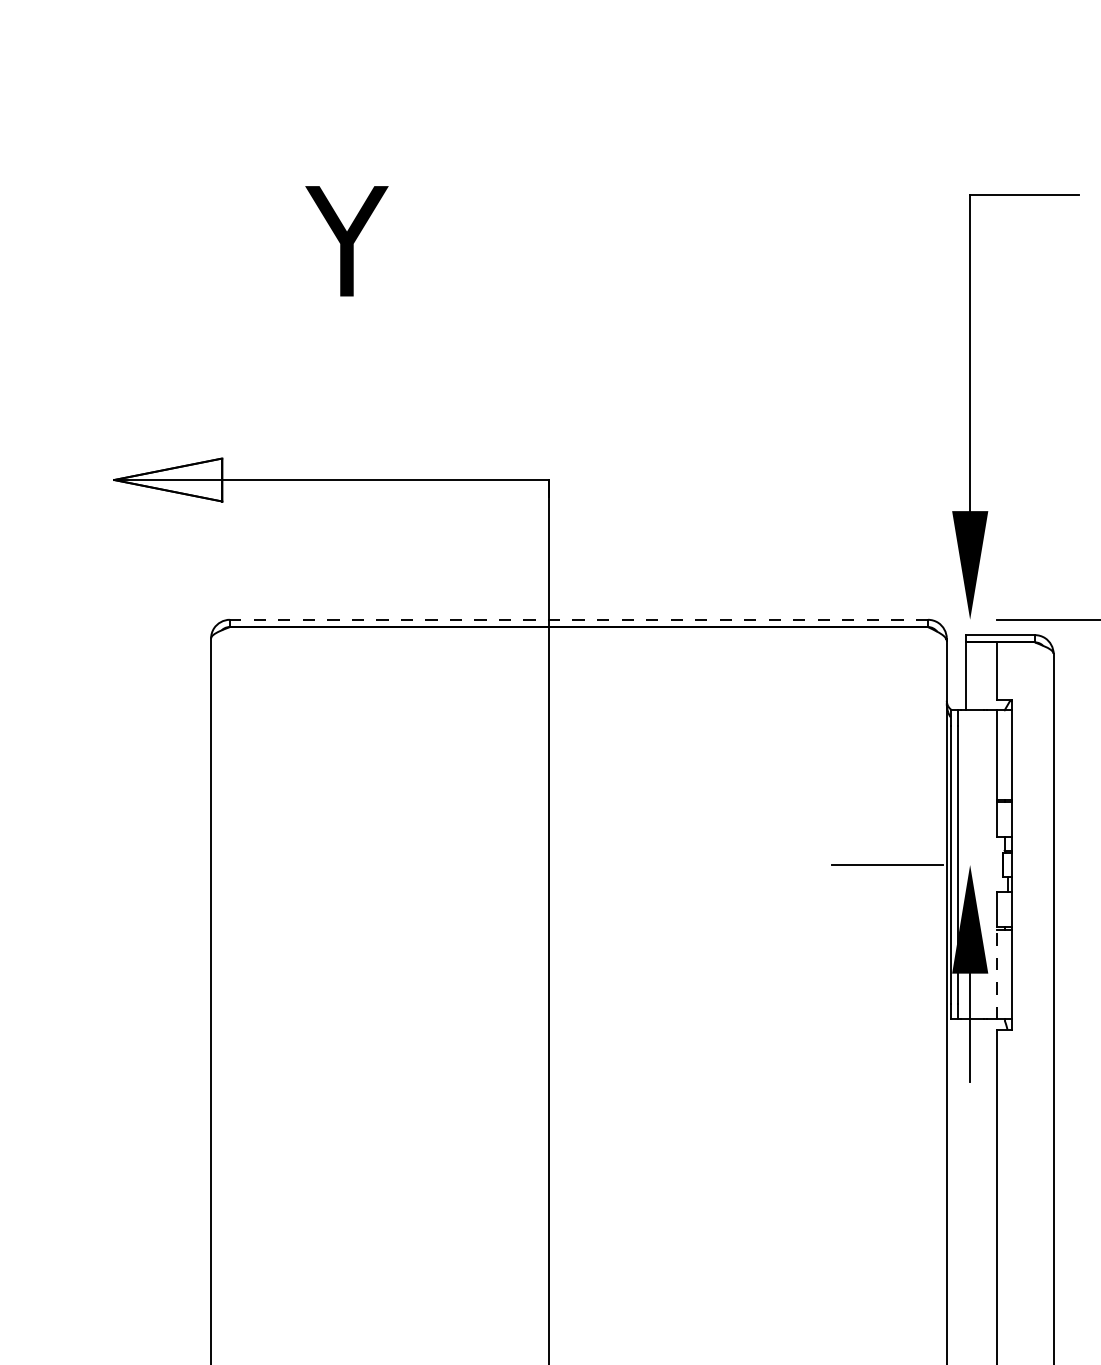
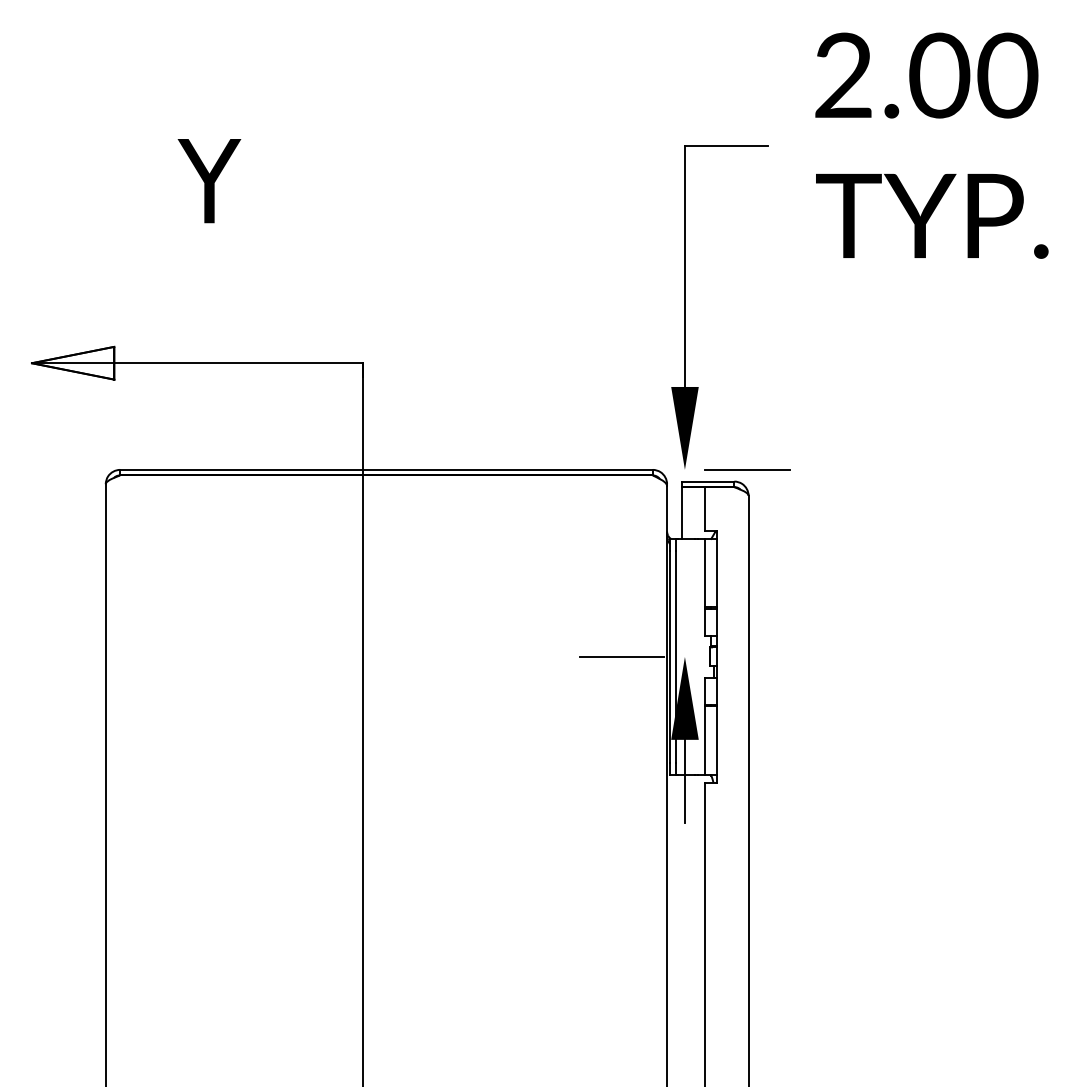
line: (577, 619) -> (385, 469), dashed -> solid
line: (997, 973) -> (705, 739), dashed -> solid

